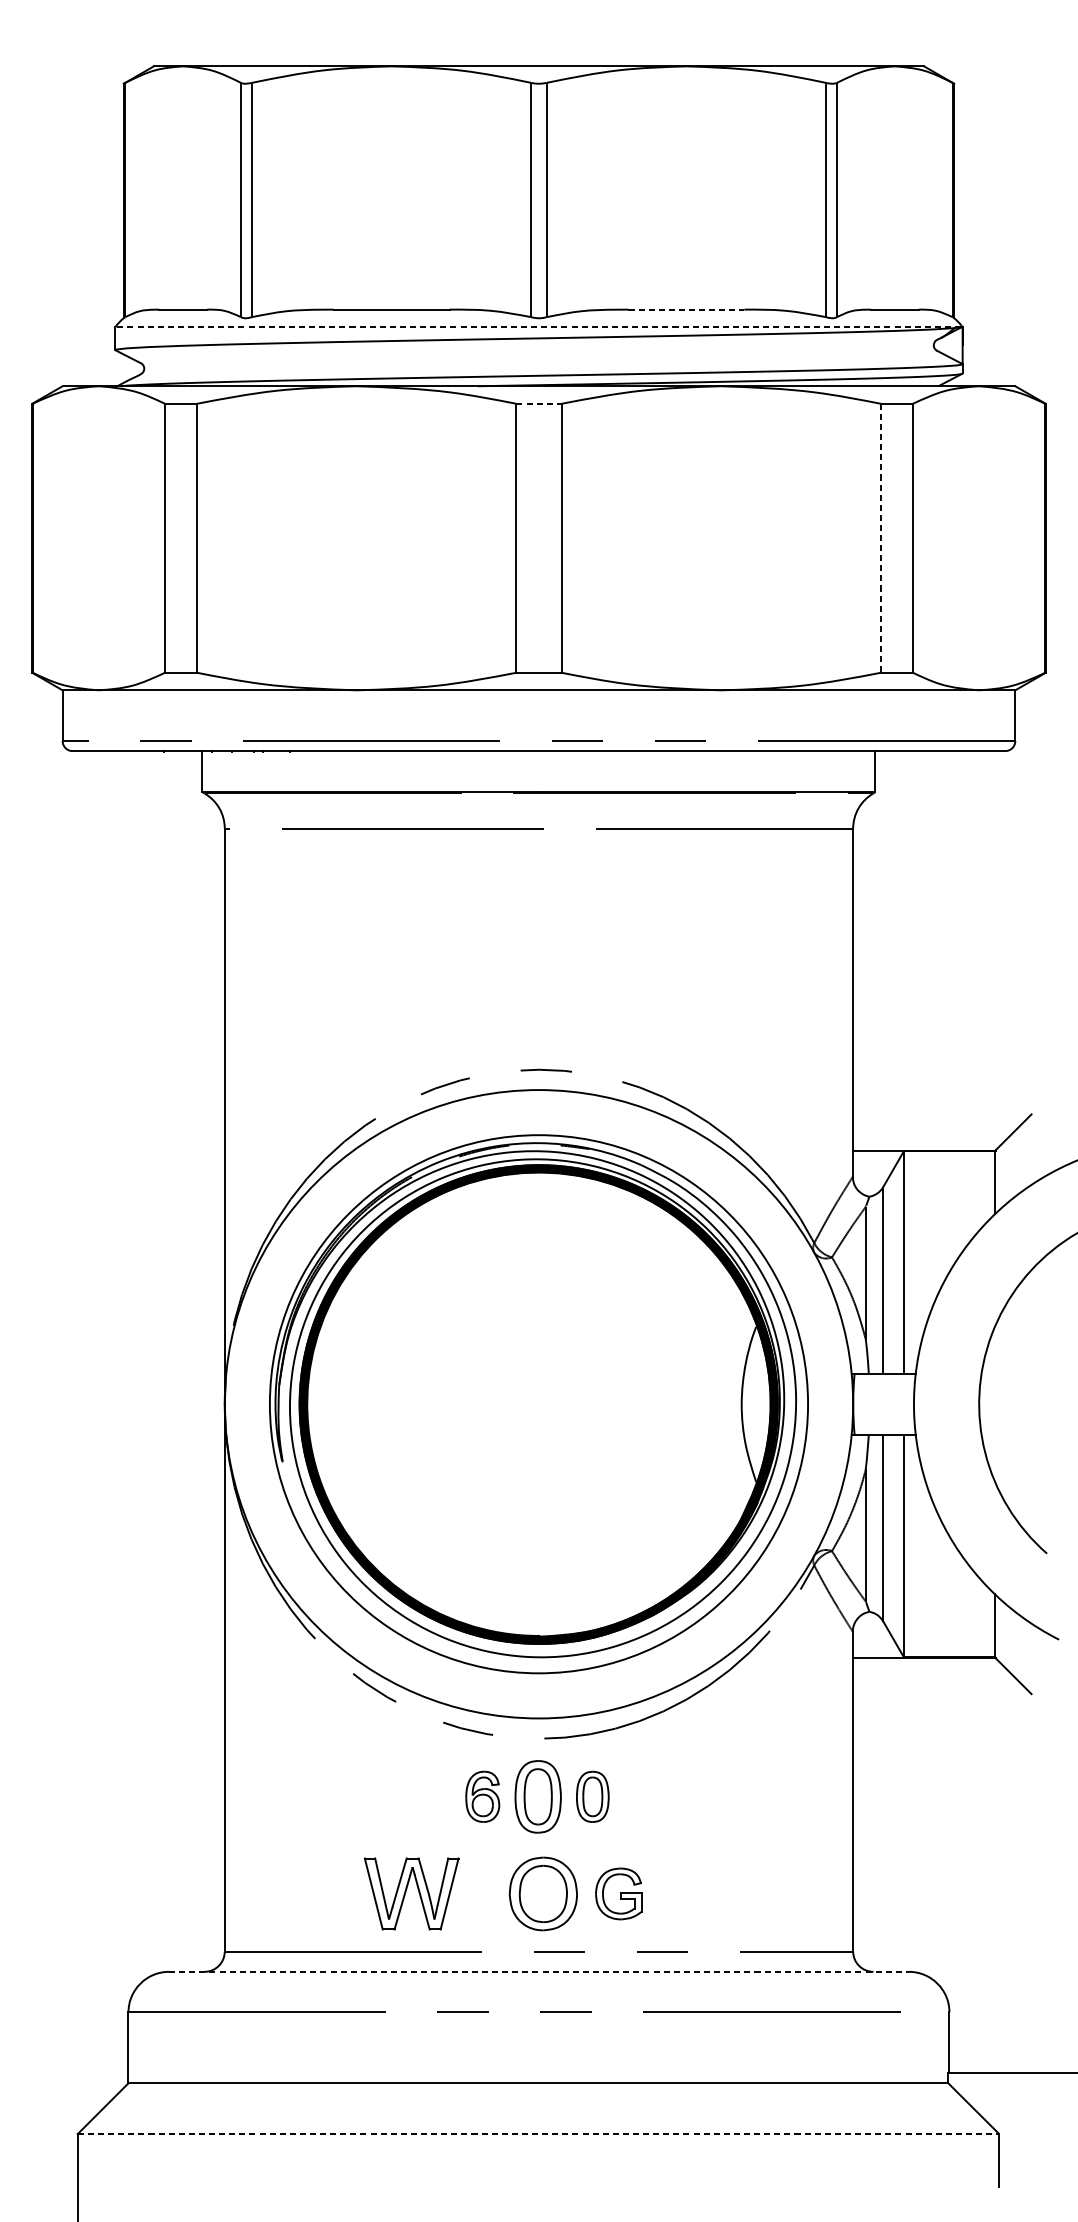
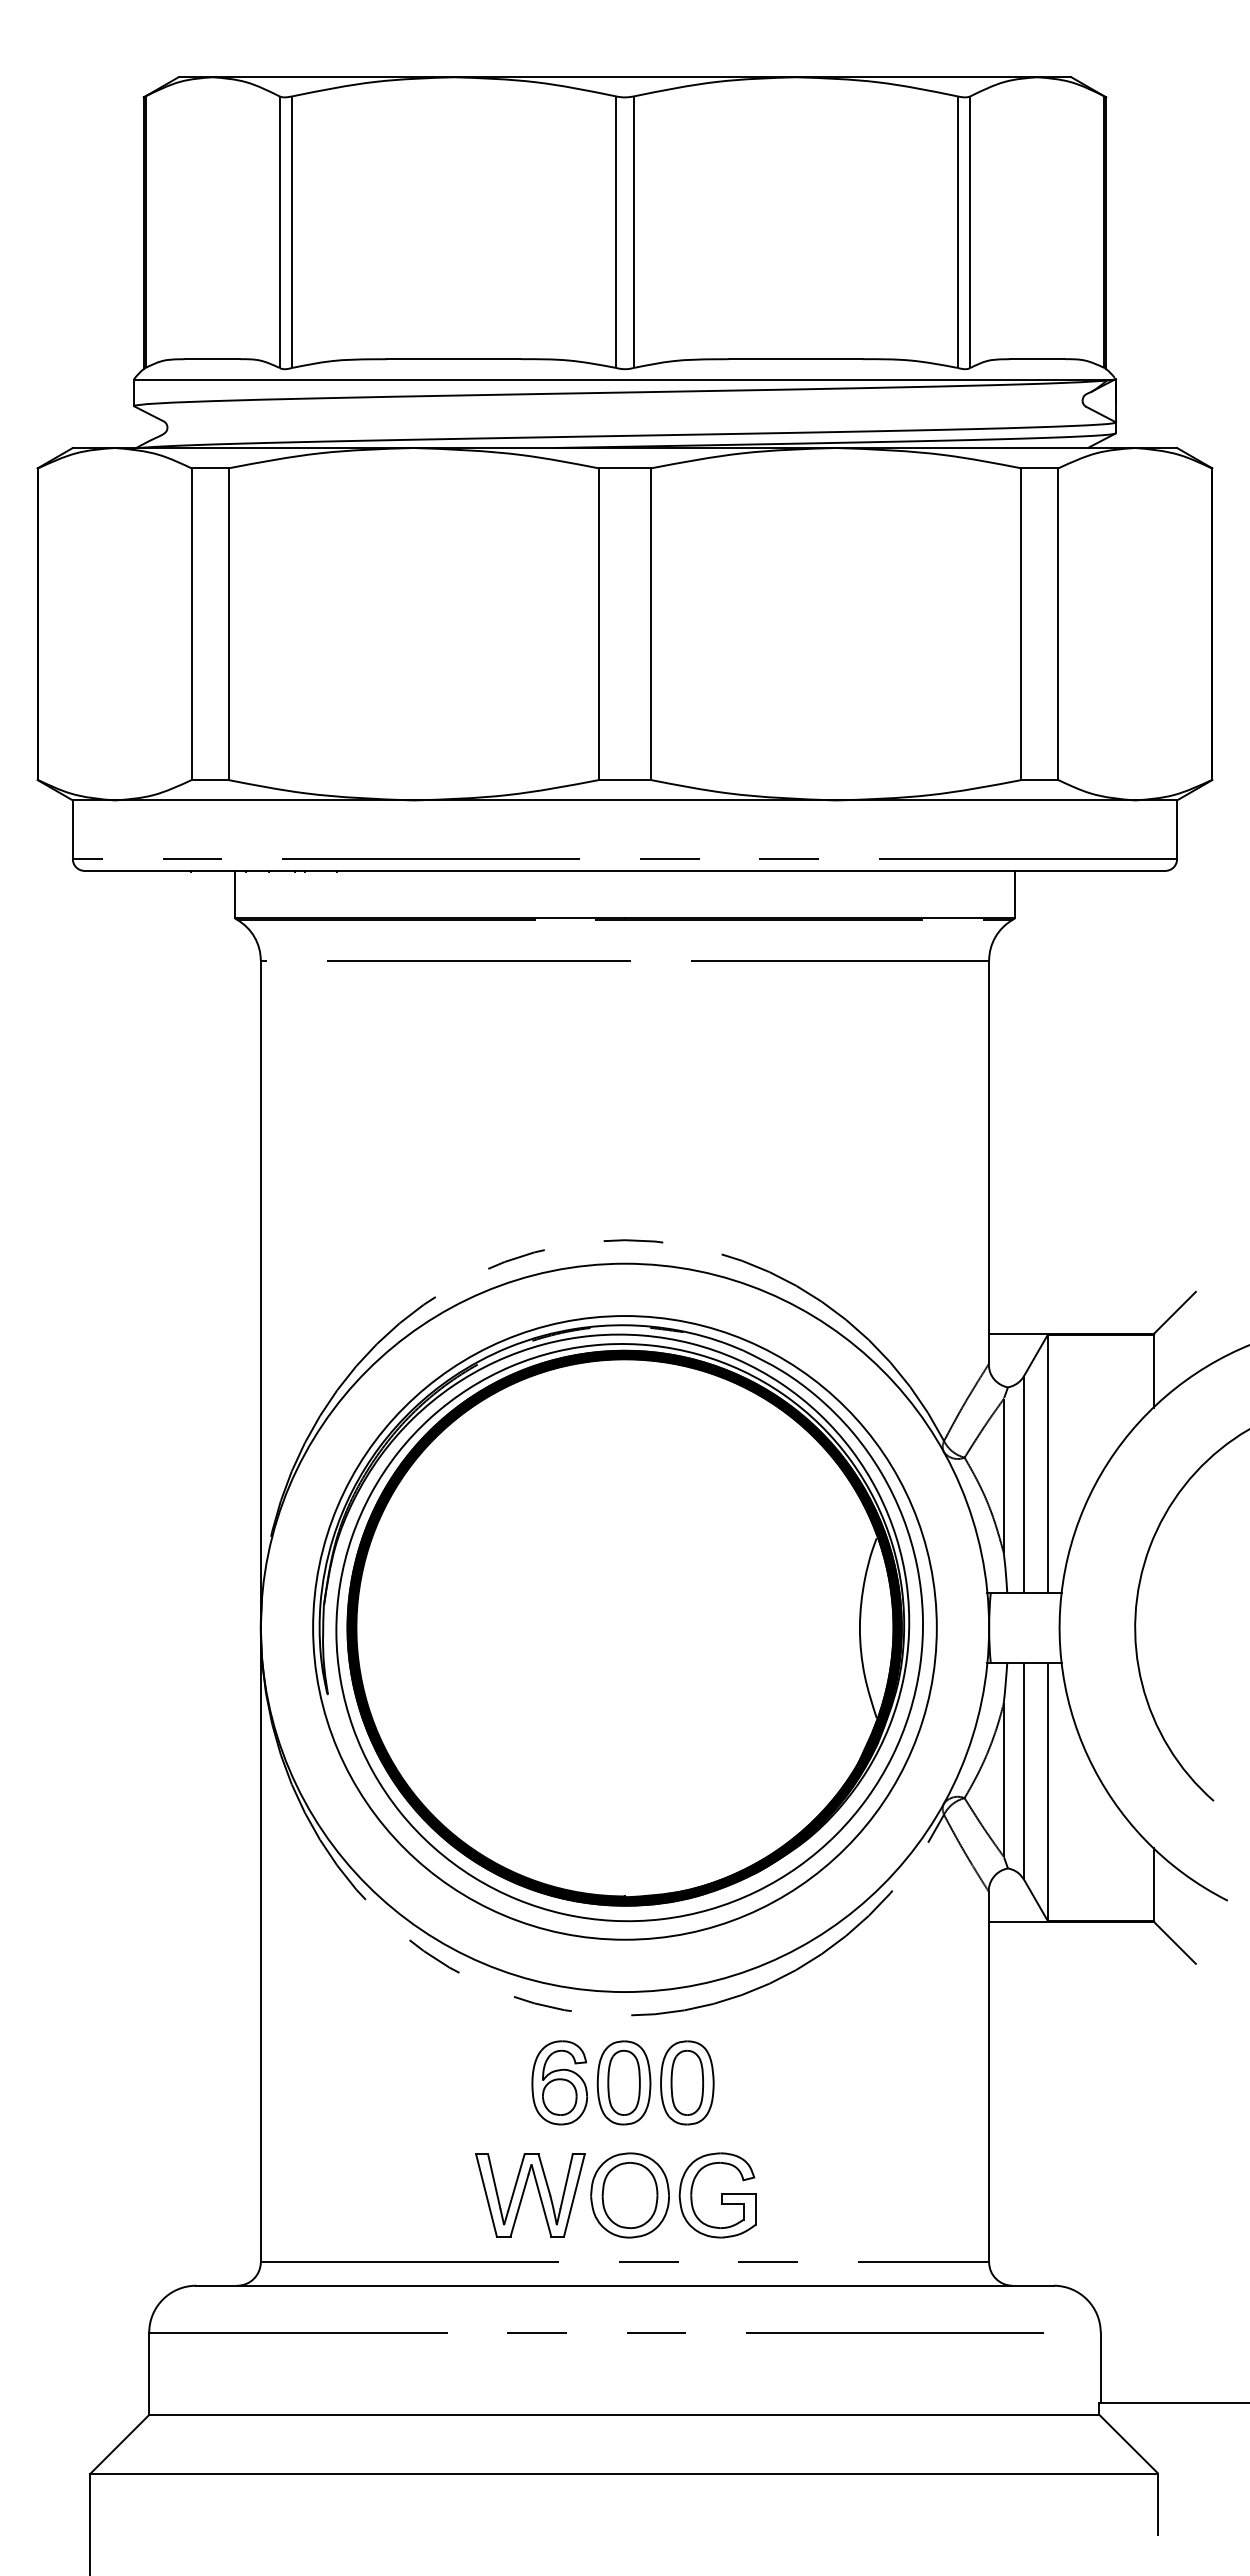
line: (686, 309) -> (796, 359), dashed -> solid
line: (537, 327) -> (623, 379), dashed -> solid
line: (539, 403) -> (625, 468), dashed -> solid
line: (881, 538) -> (1021, 624), dashed -> solid
part: (482, 1796) -> (559, 2082), size x1.43
part: (592, 1796) -> (687, 2082), size x1.43
part: (406, 1891) -> (524, 2192), moved
part: (618, 1893) -> (717, 2195), size x1.43
line: (538, 1971) -> (624, 2285), dashed -> solid
line: (538, 2133) -> (624, 2473), dashed -> solid

